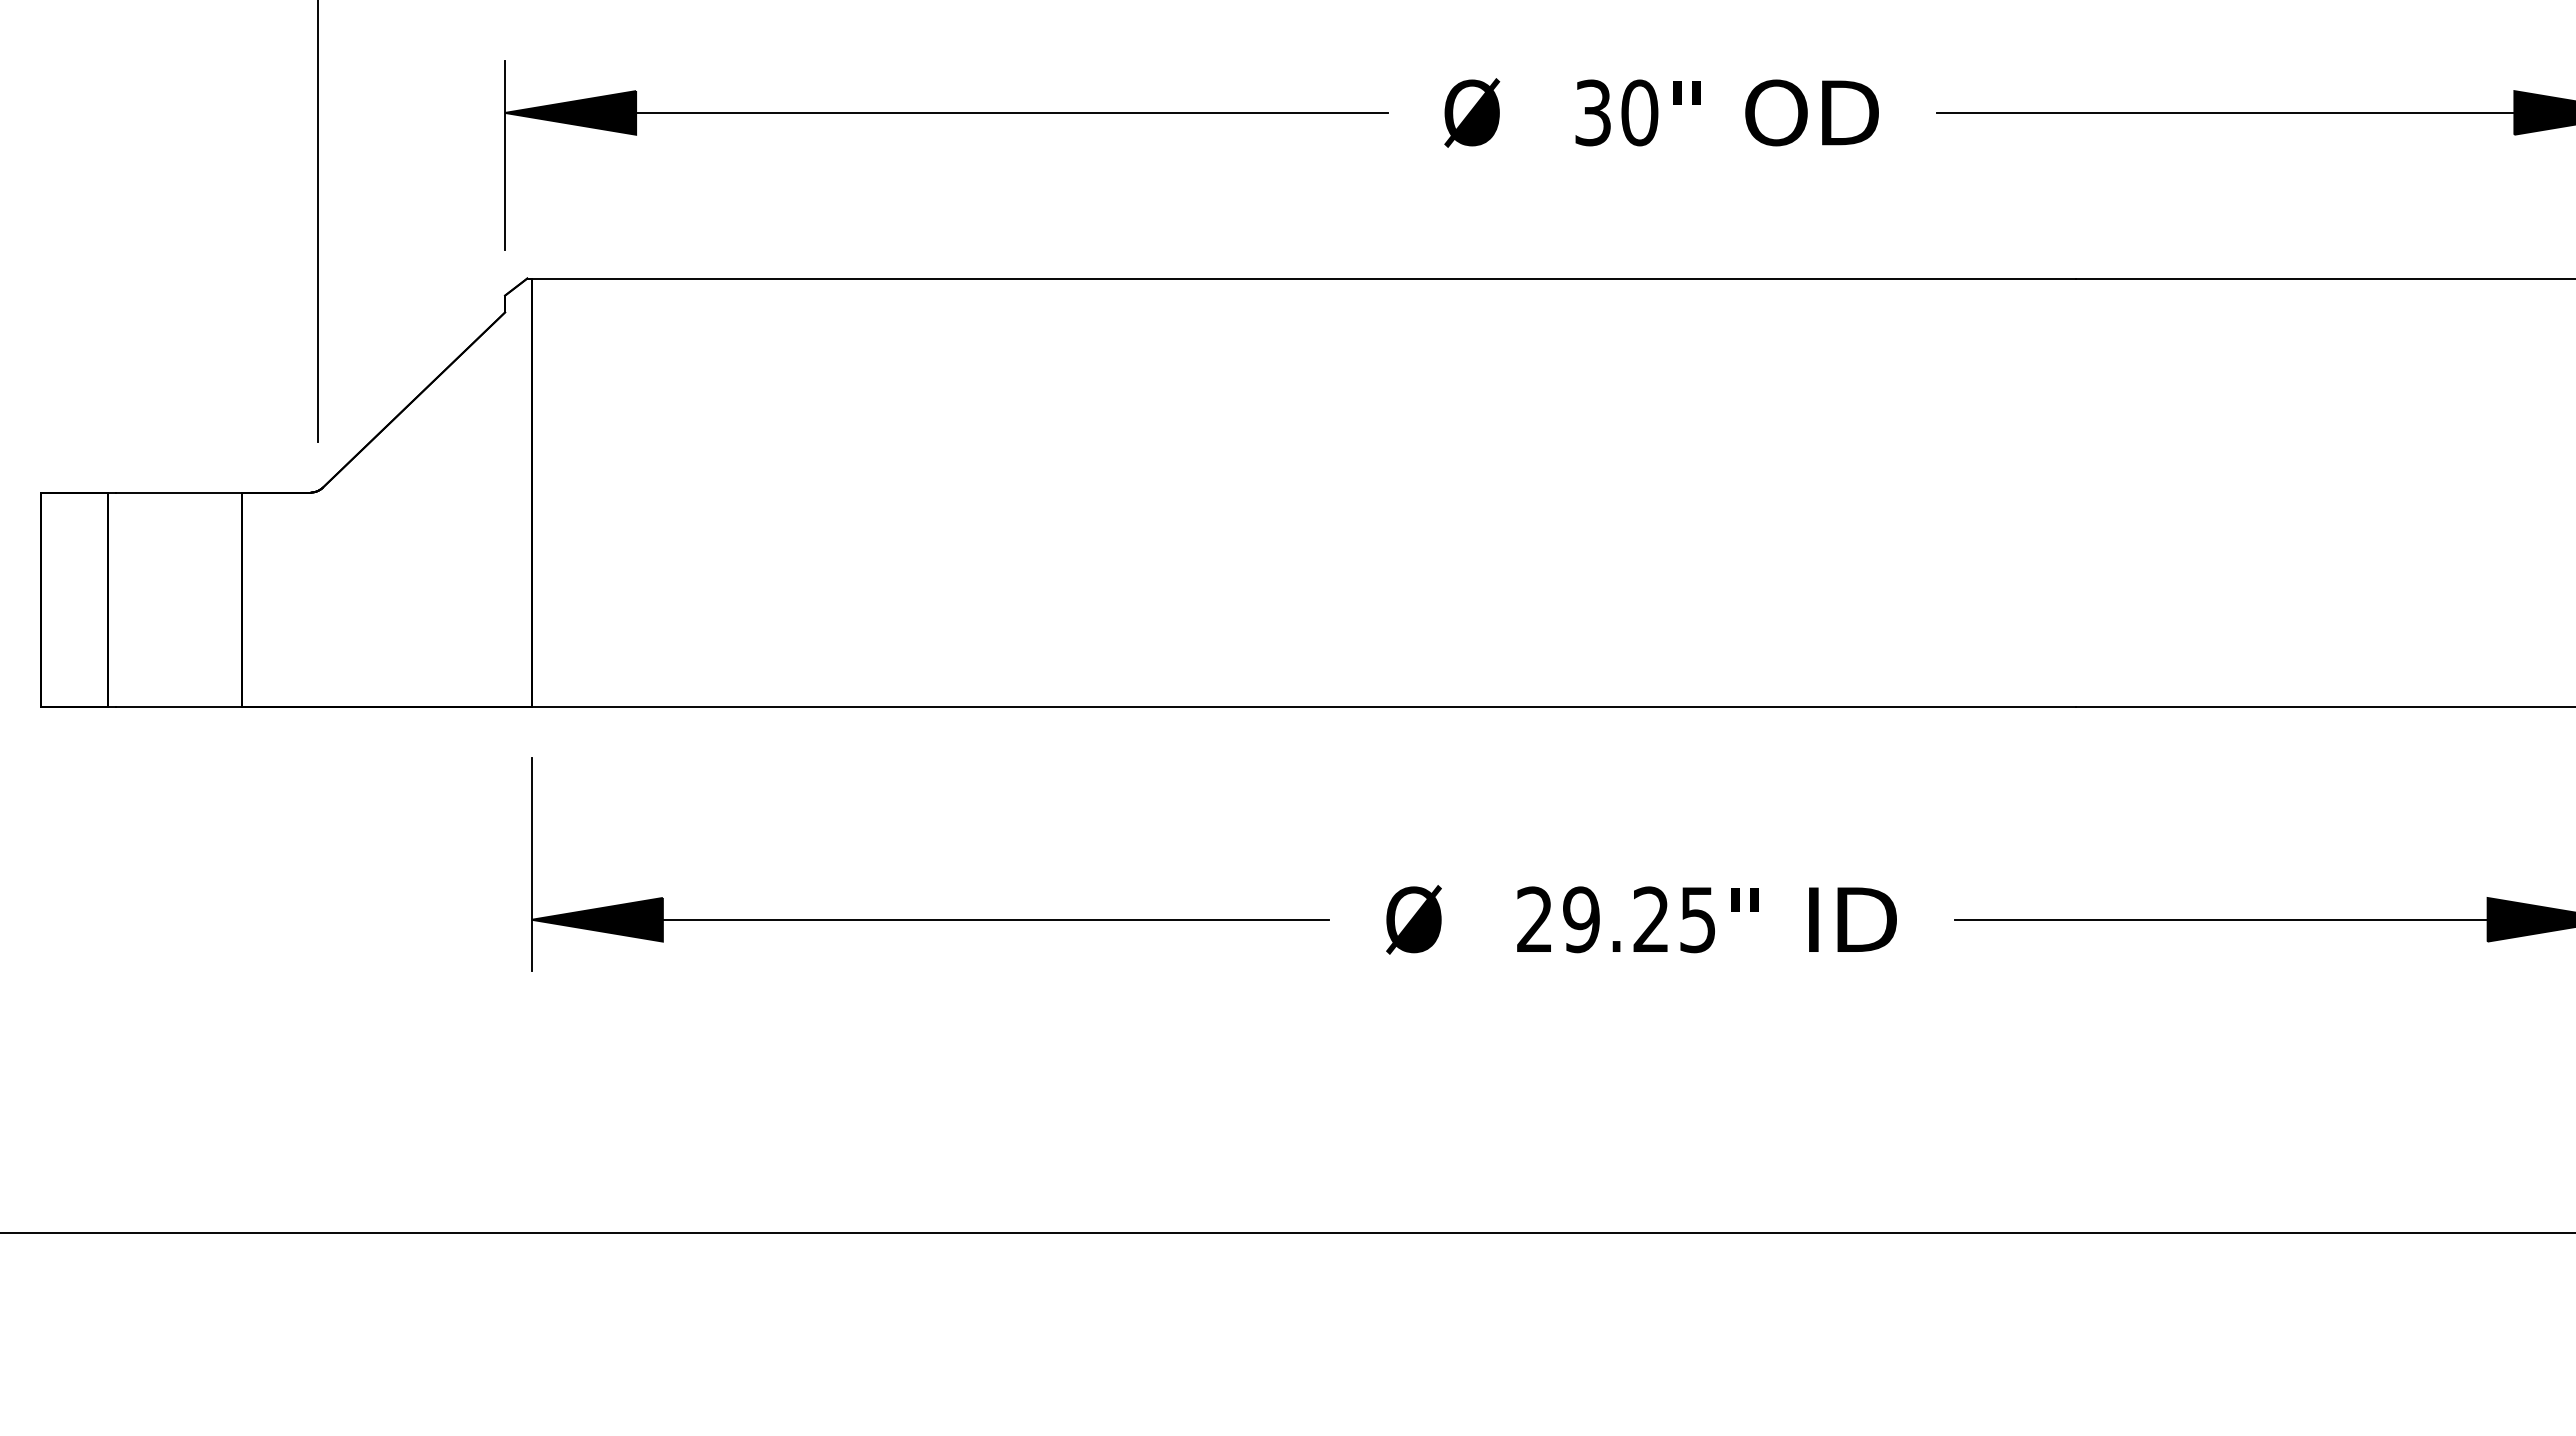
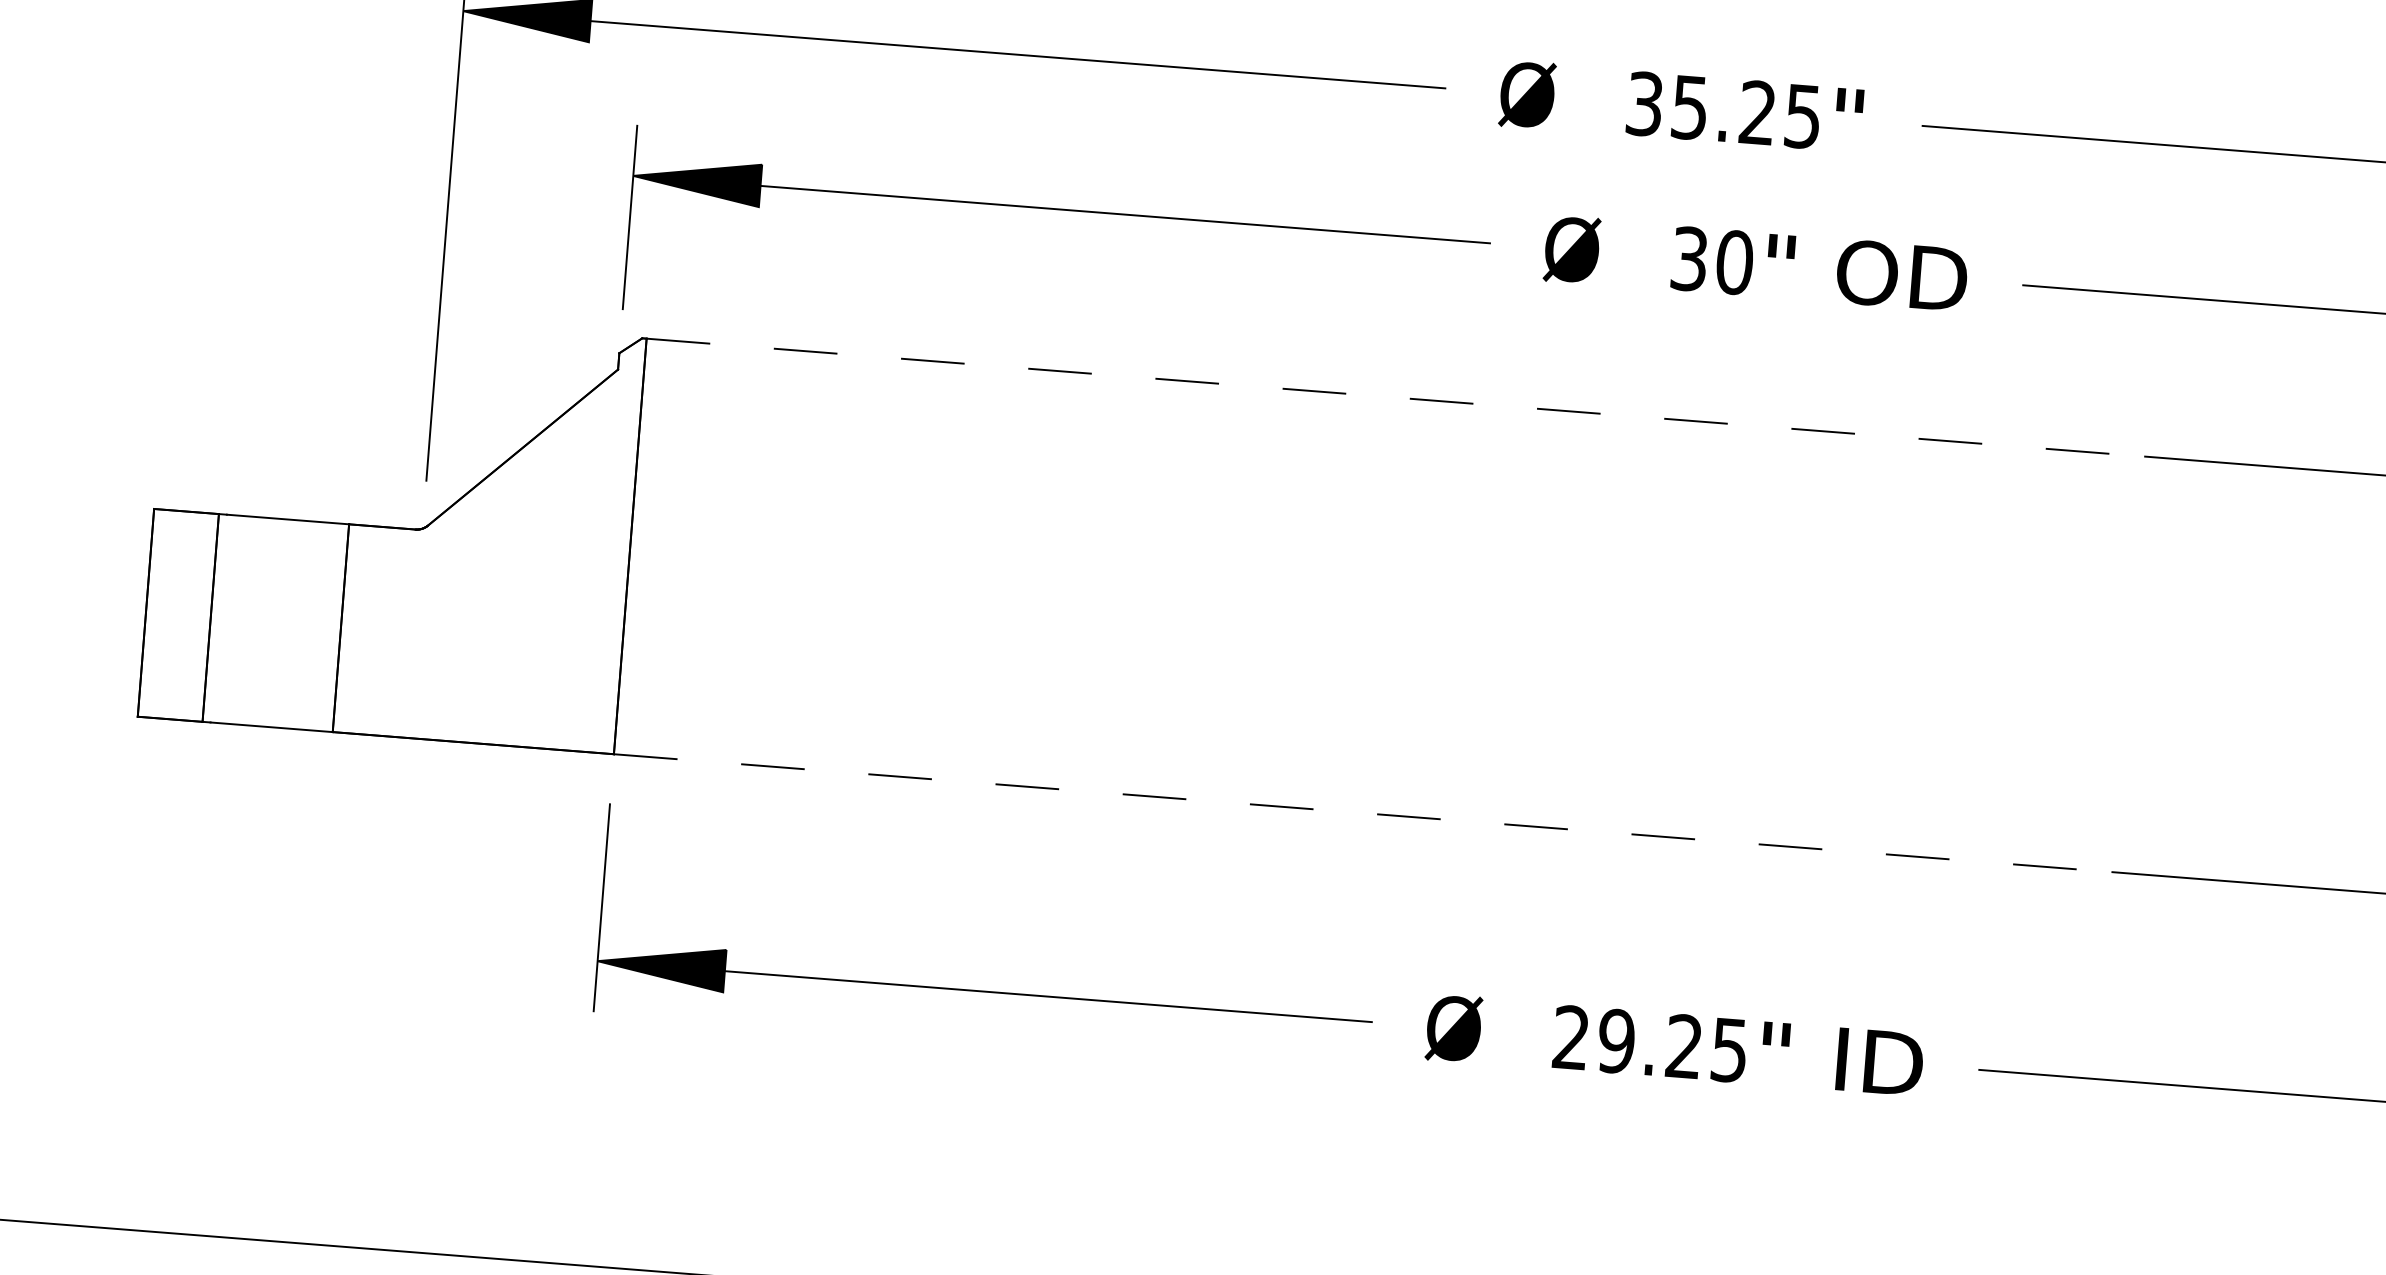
line: (1303, 278) -> (1395, 397), solid -> dashed
line: (1303, 706) -> (1362, 813), solid -> dashed

